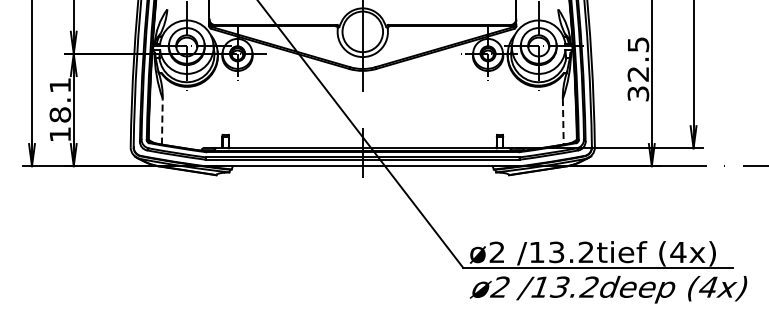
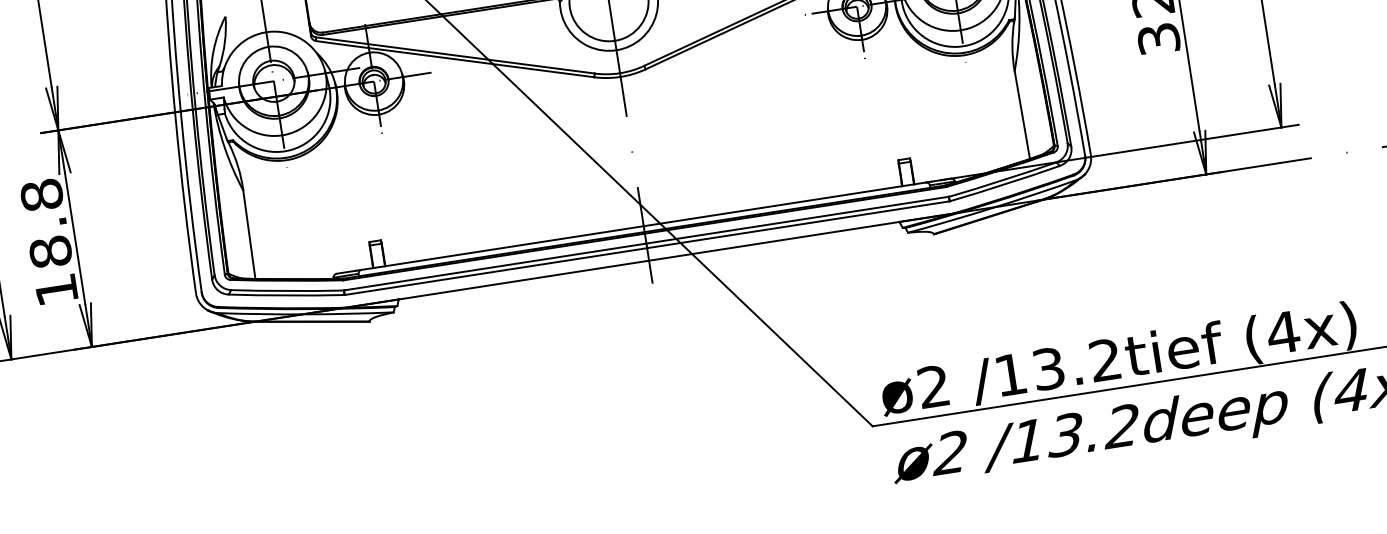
text: (60, 85) -> (42, 195), 18.1 -> 18.8
line: (162, 121) -> (249, 234), dashed -> solid
line: (563, 121) -> (1022, 114), dashed -> solid

